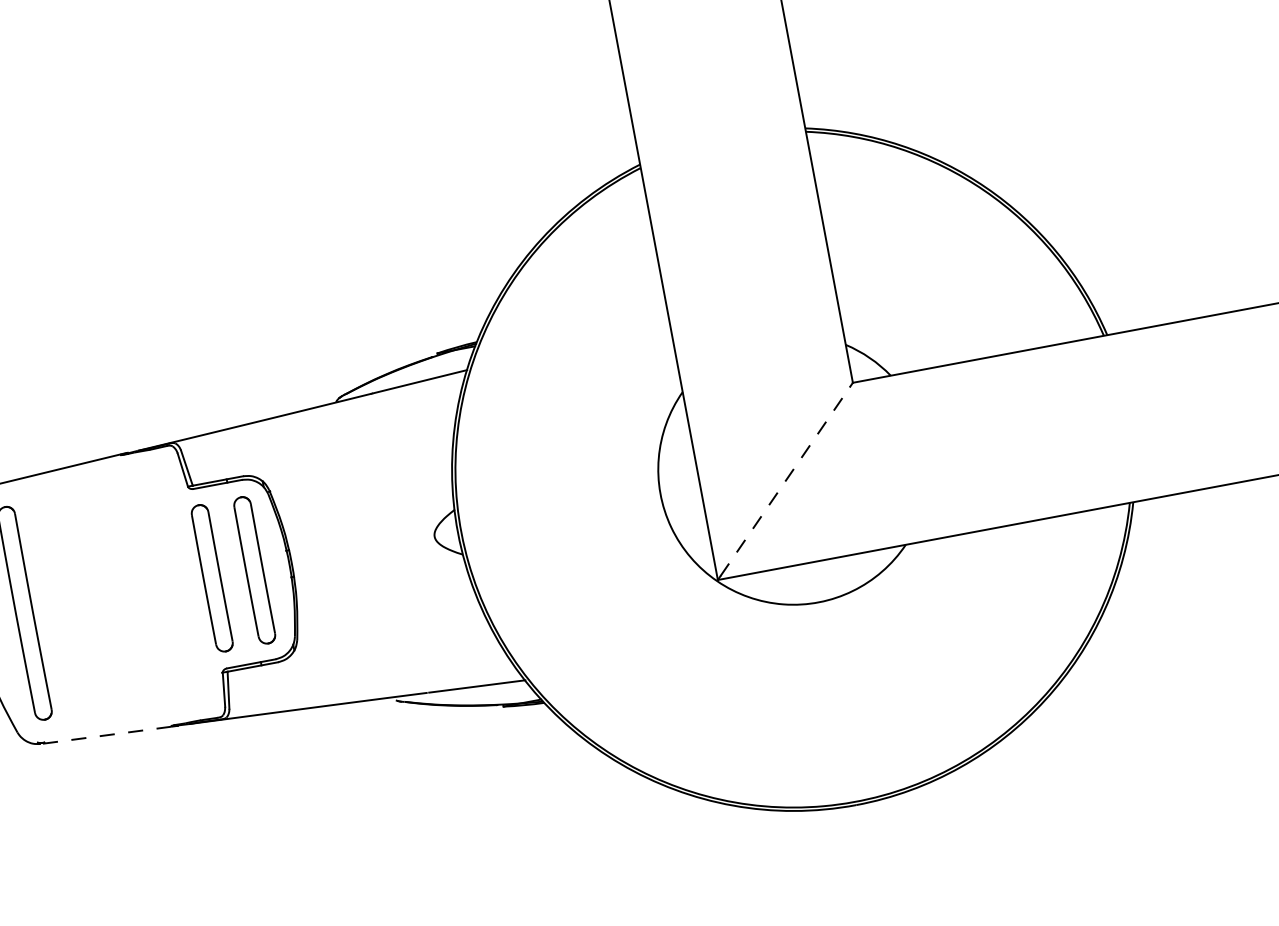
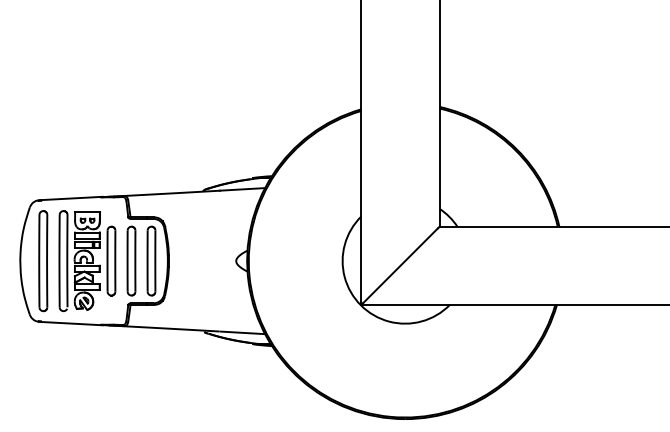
line: (785, 480) -> (400, 265), dashed -> solid
part: (118, 596) -> (87, 261), added
line: (105, 735) -> (69, 323), dashed -> solid

